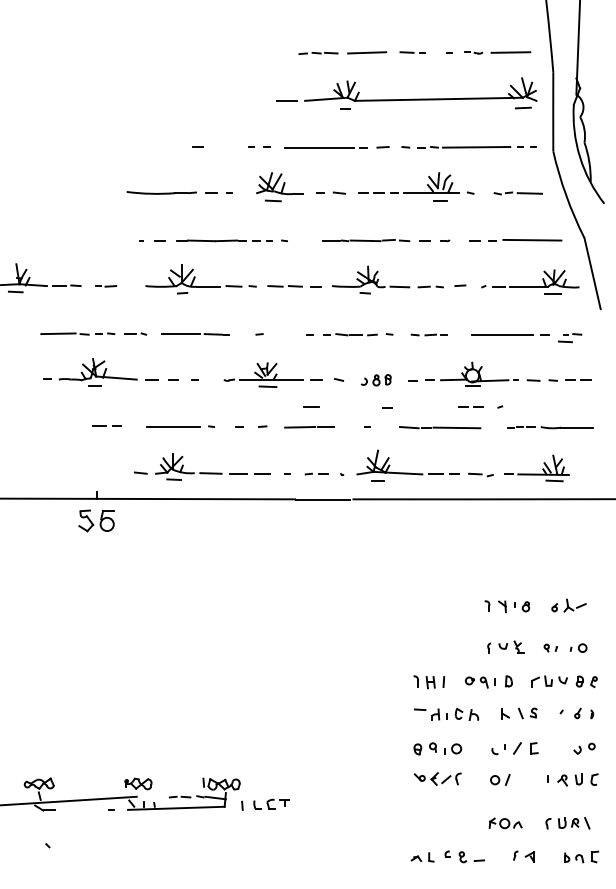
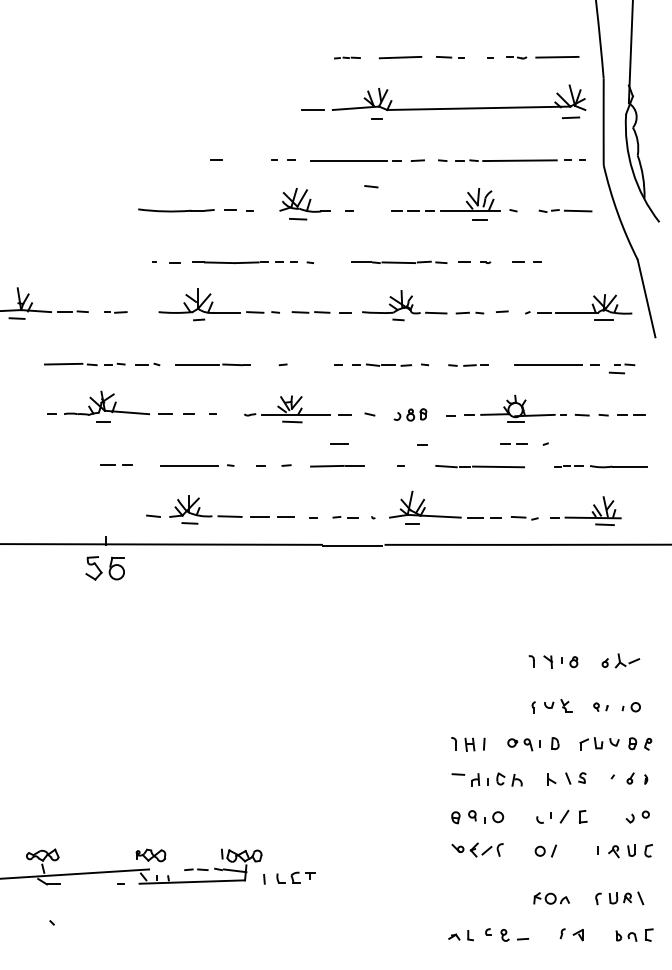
part: (318, 52) -> (347, 57), size x0.6
line: (338, 192) -> (370, 185), moved
line: (532, 239) -> (580, 261), removed

